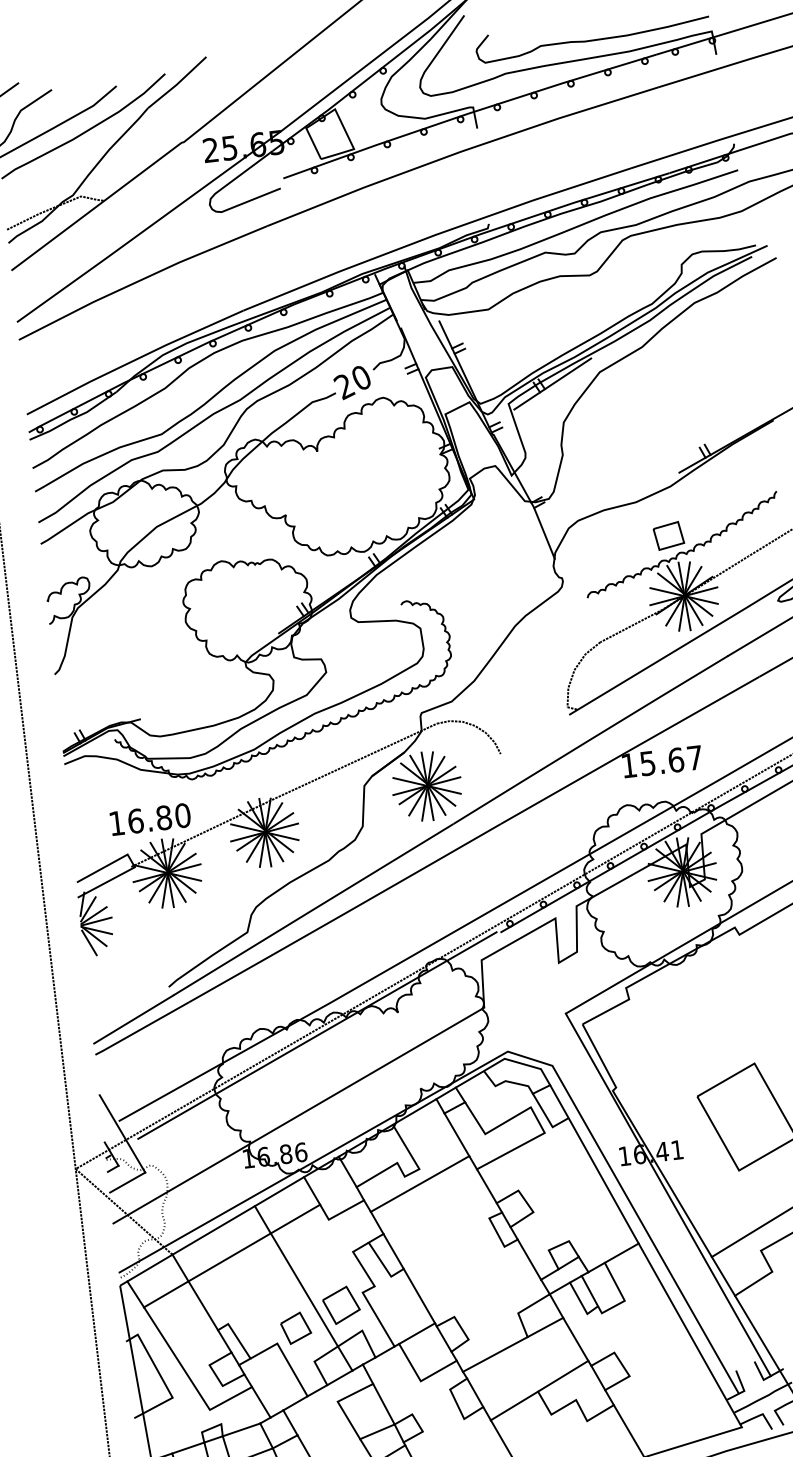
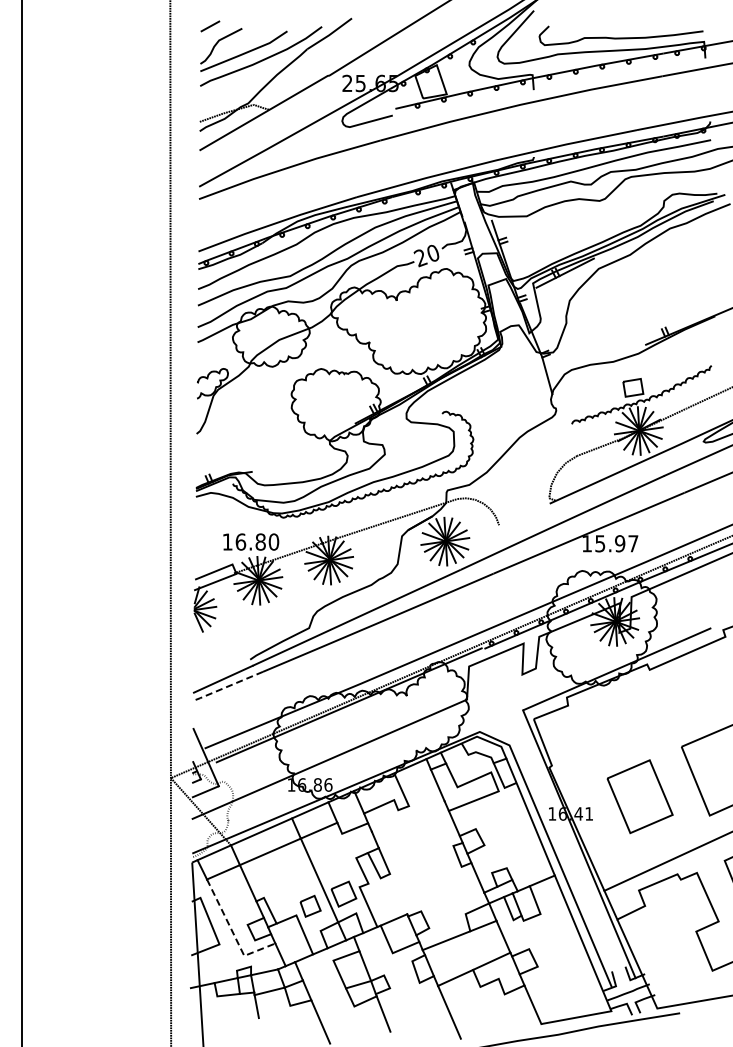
text: (676, 759) -> (620, 543), 15.67 -> 15.97
line: (140, 1029) -> (227, 686), solid -> dashed
line: (418, 1184) -> (407, 816), removed
line: (419, 1296) -> (398, 894), removed
line: (190, 1379) -> (233, 933), solid -> dashed

